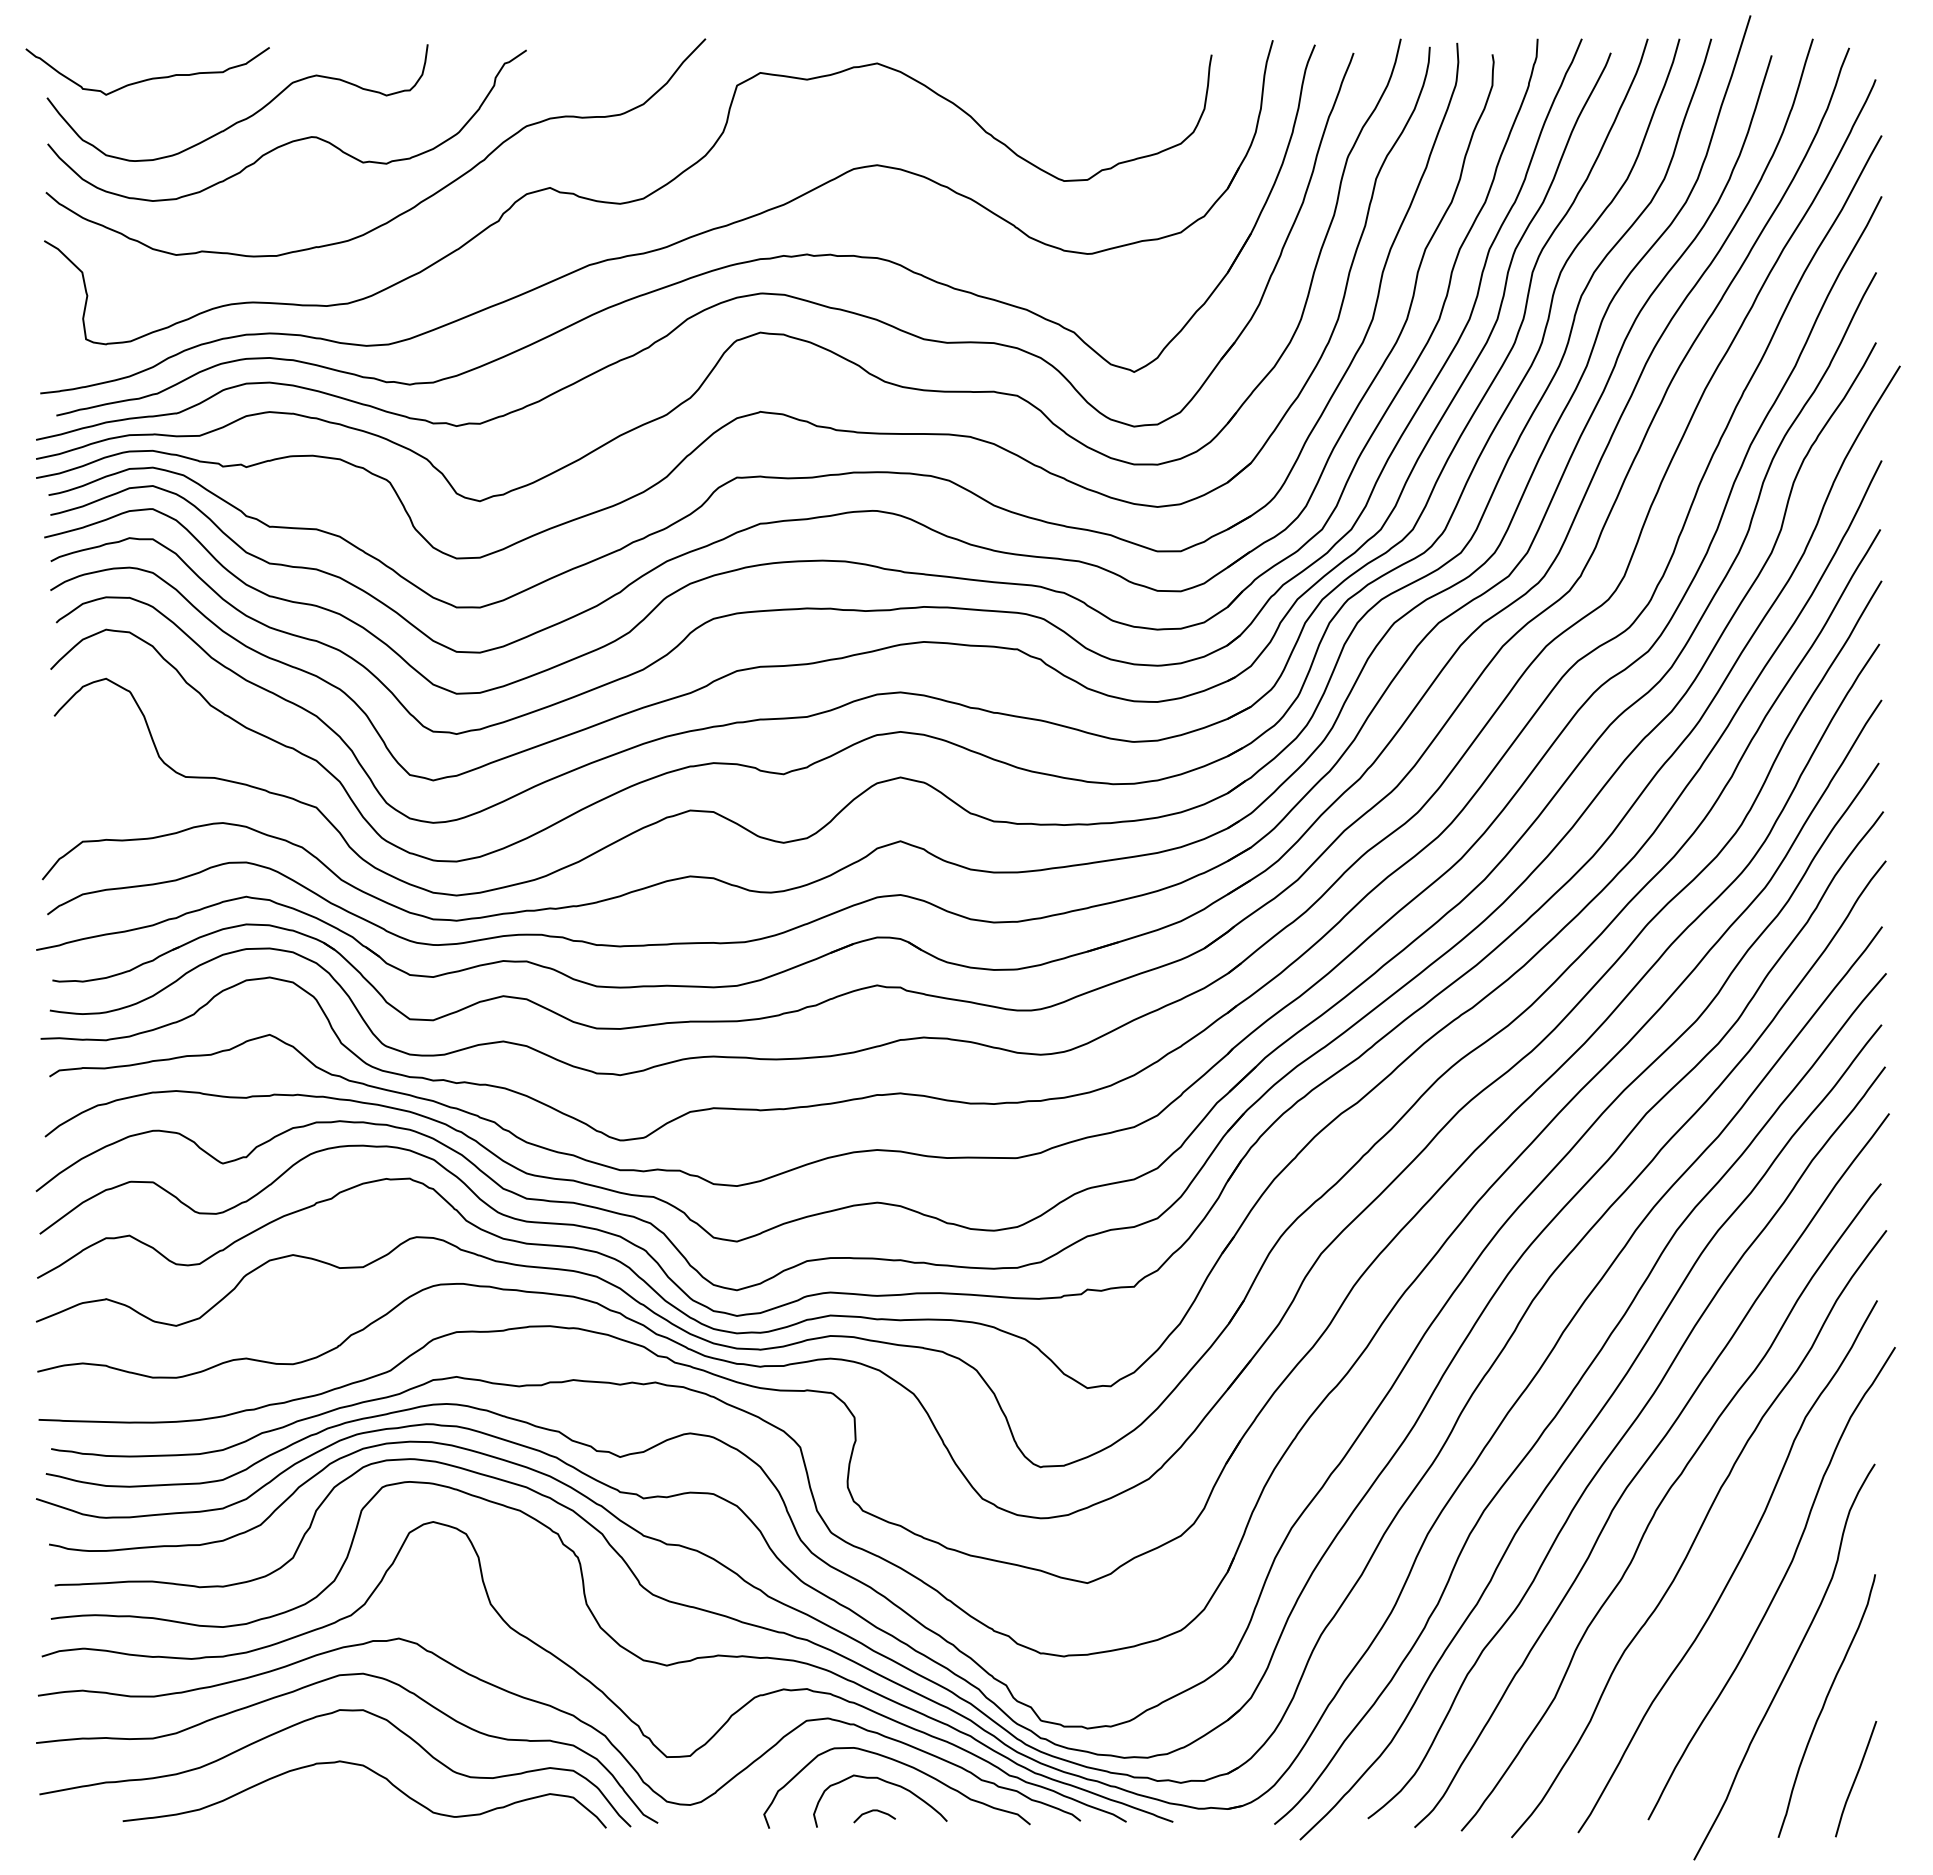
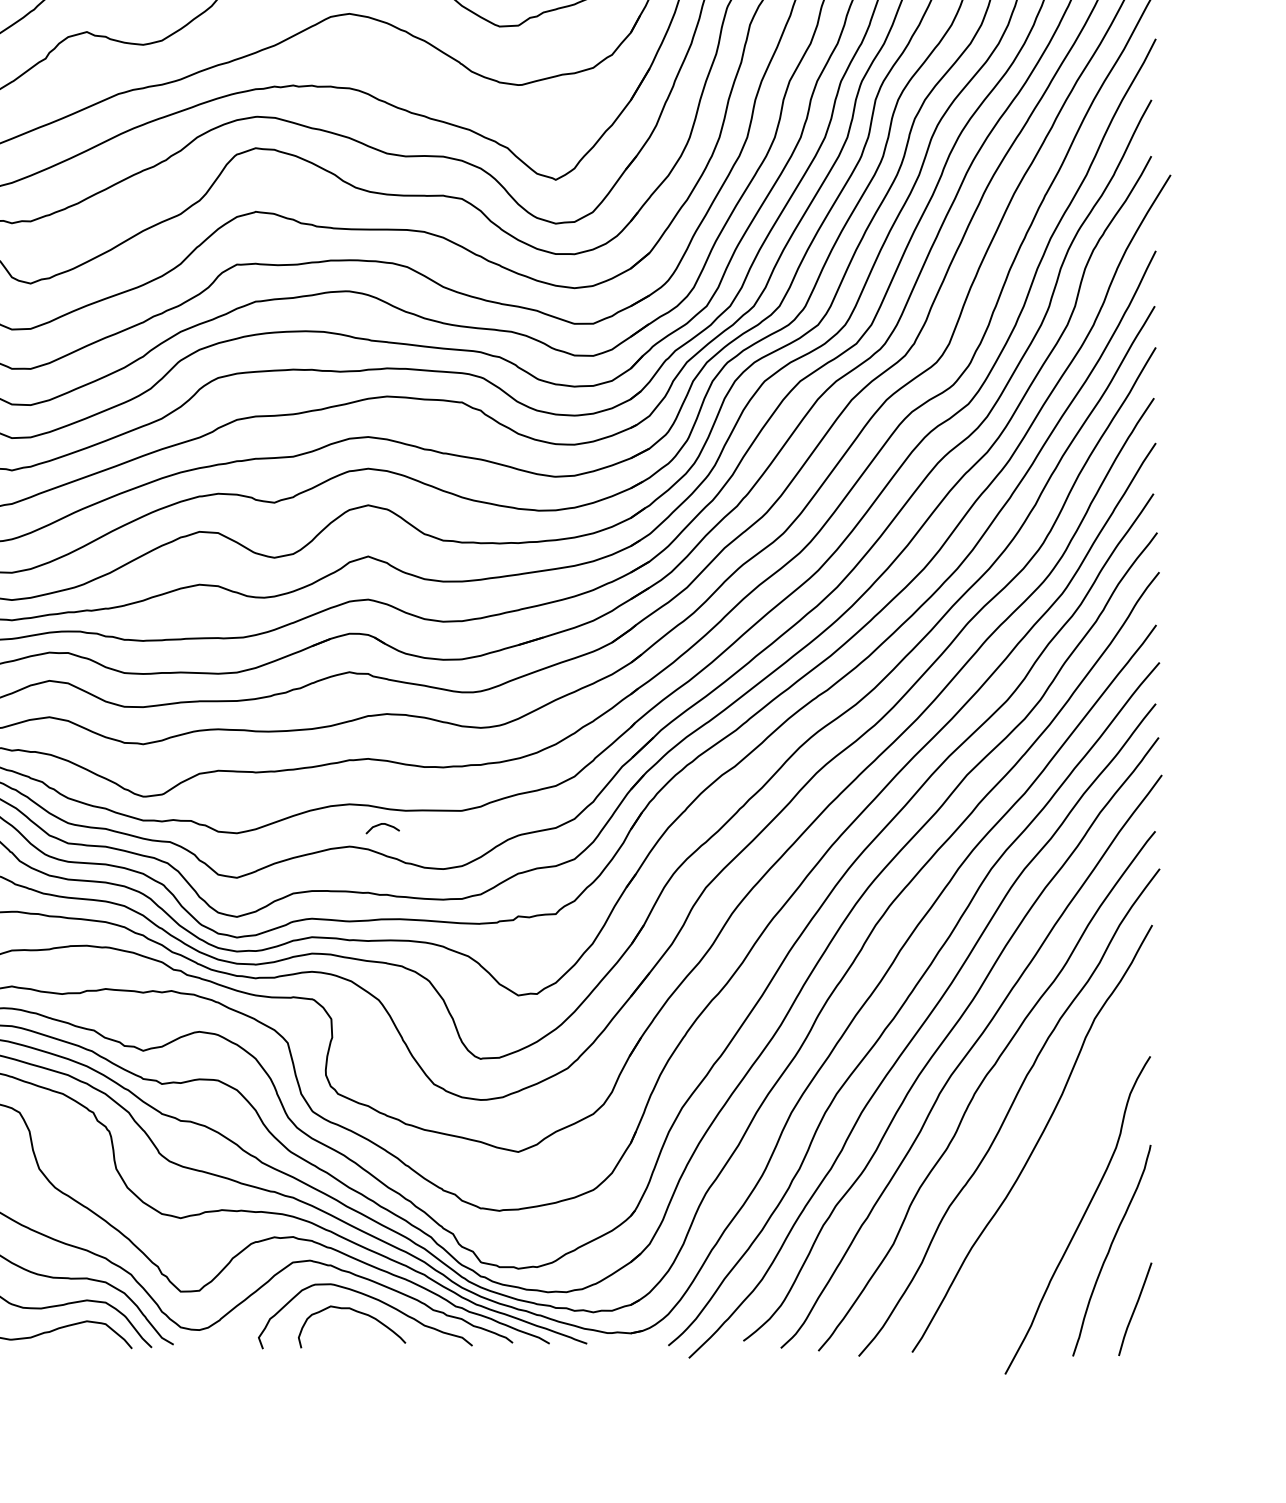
curve: (1777, 1587) -> (1072, 1155), removed
curve: (874, 1811) -> (382, 824), moved

